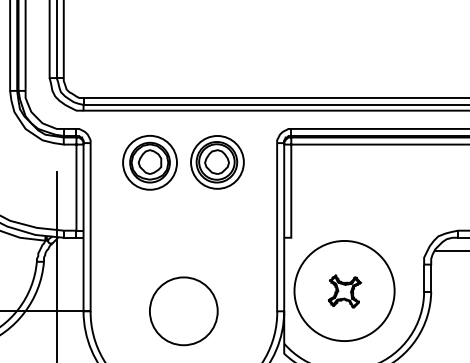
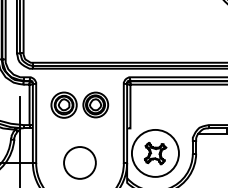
part: (182, 161) -> (79, 104), moved
part: (344, 291) -> (155, 153), size x1.43

